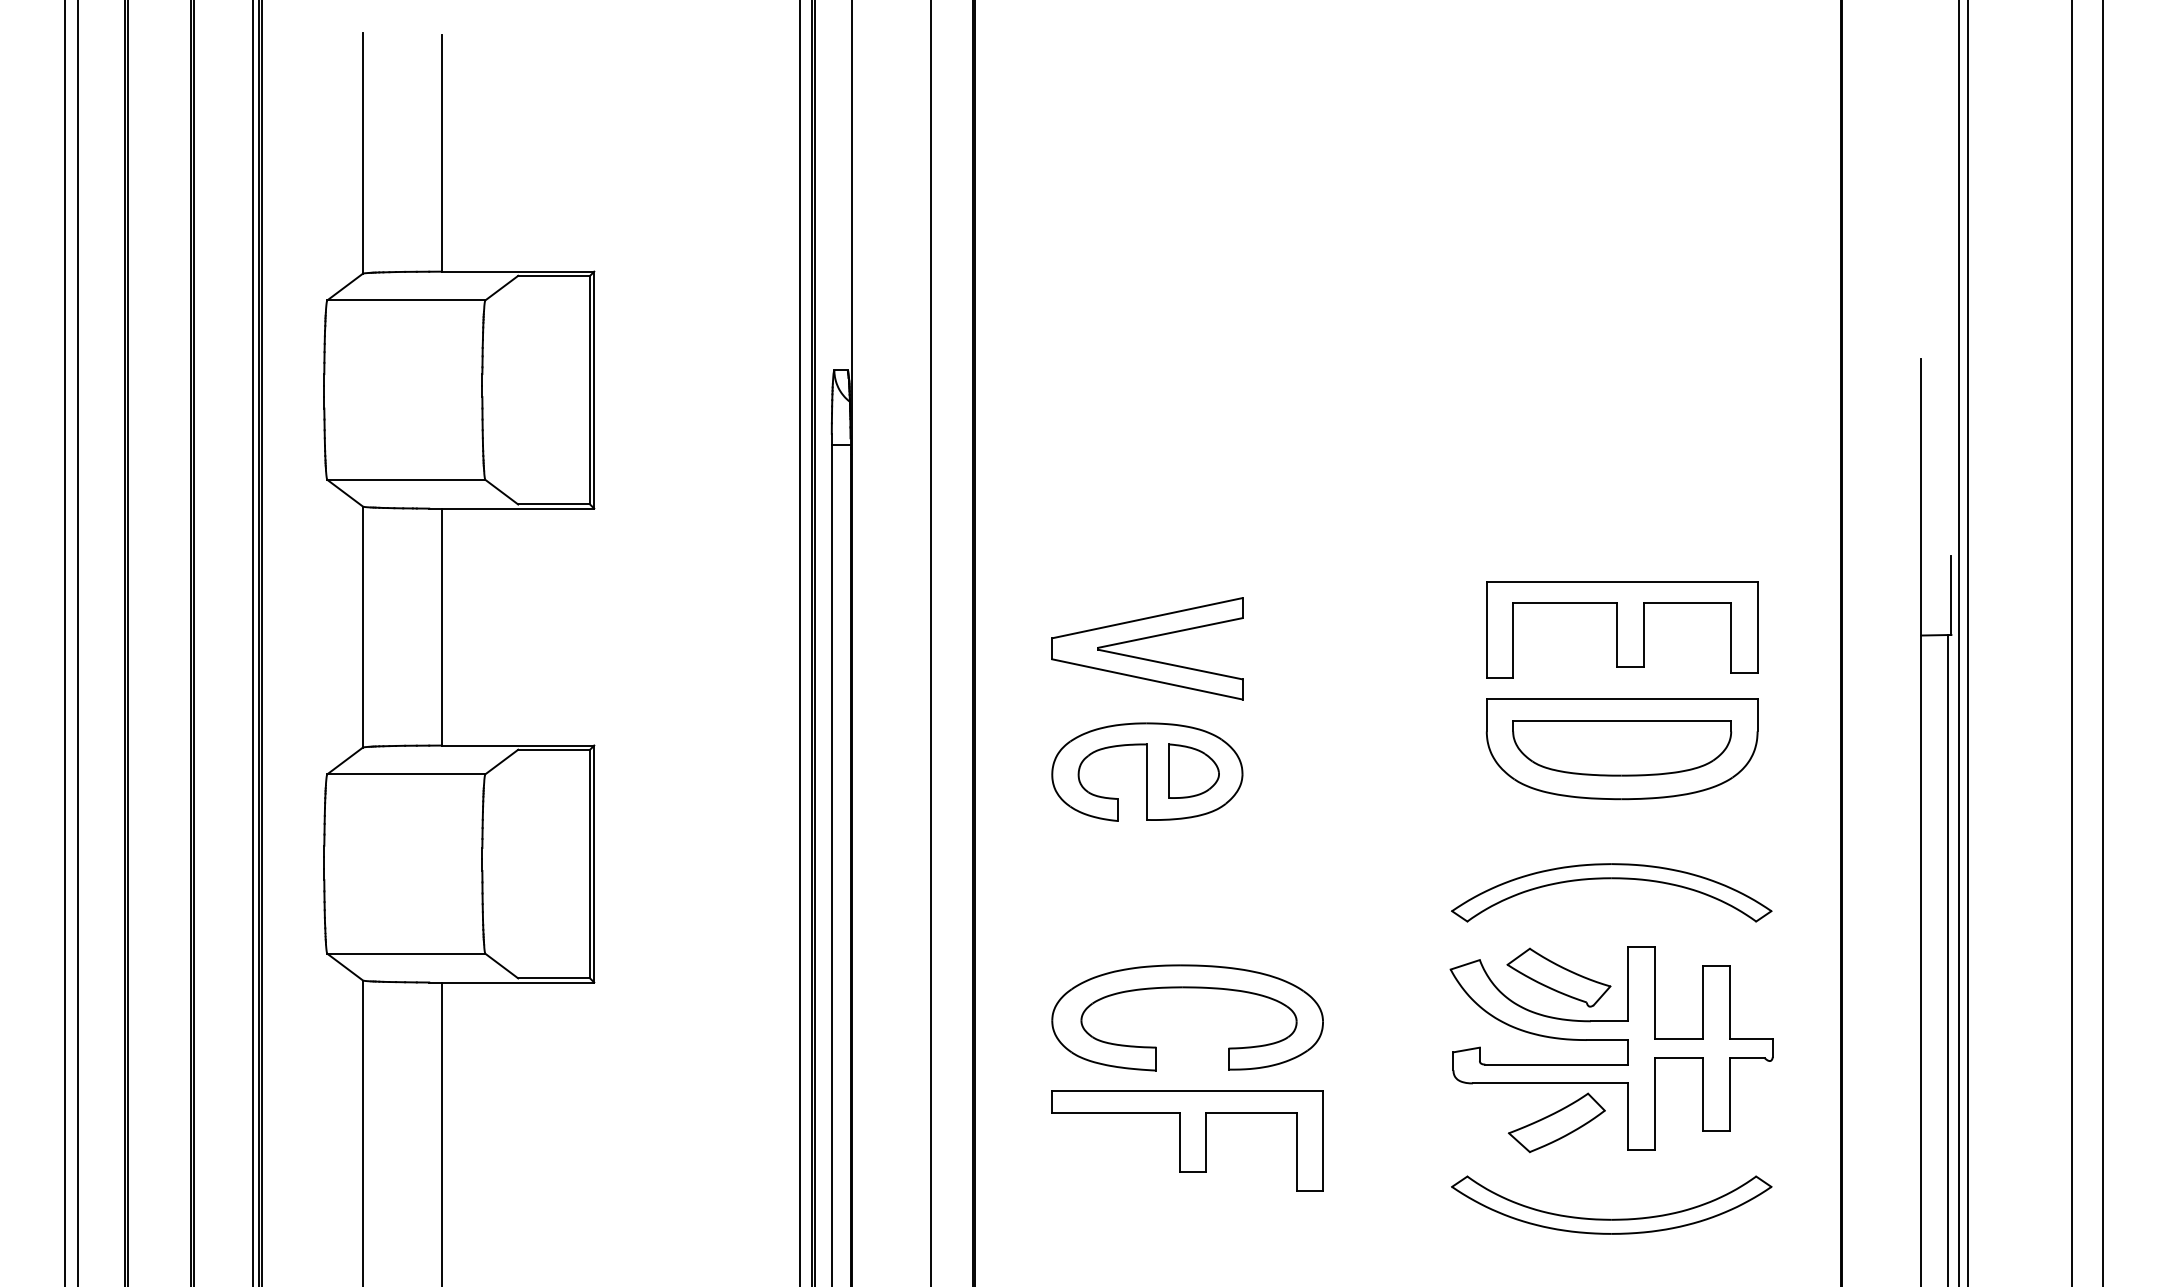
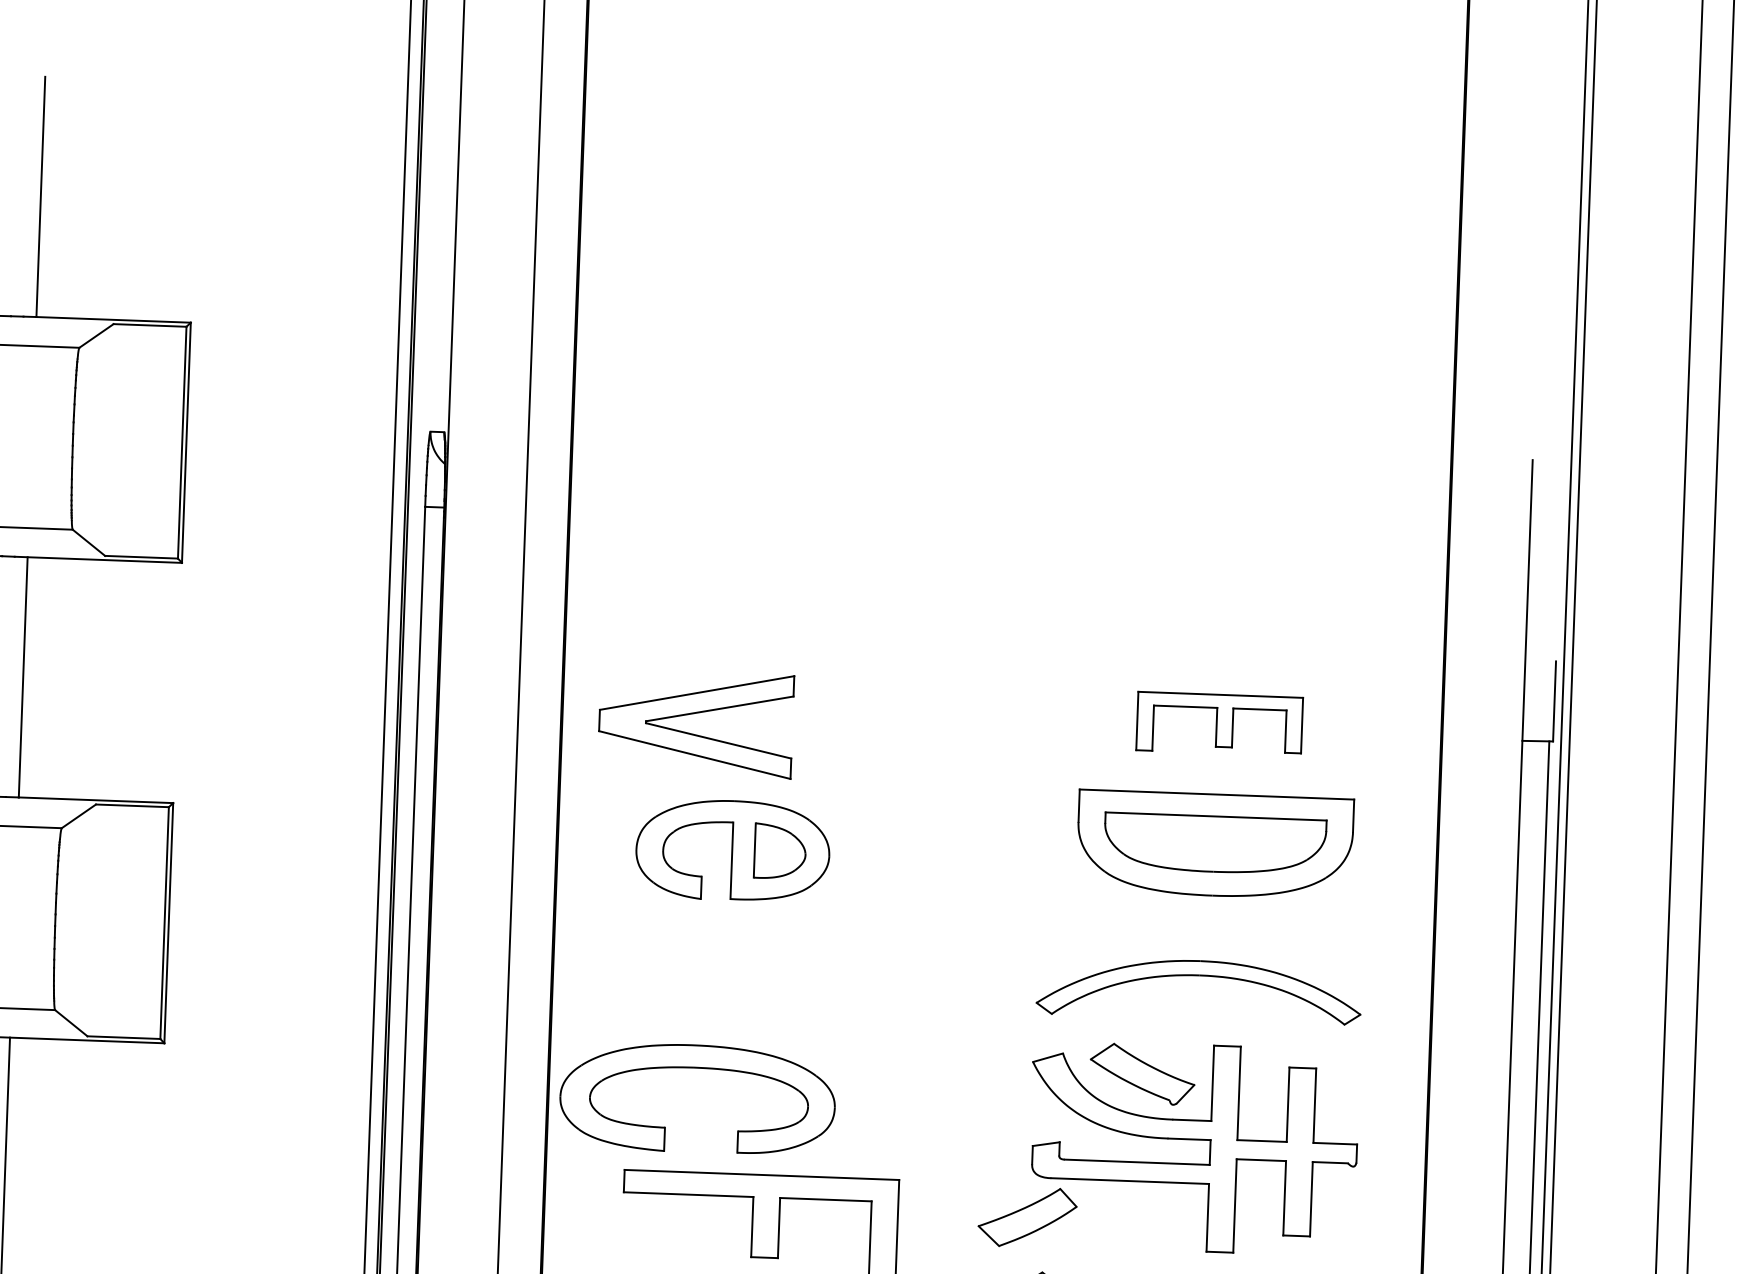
part: (1622, 629) -> (1219, 723), size x0.6
part: (1144, 639) -> (693, 714), moved
part: (1187, 988) -> (698, 1068), moved
part: (1556, 1122) -> (1027, 1217), moved

